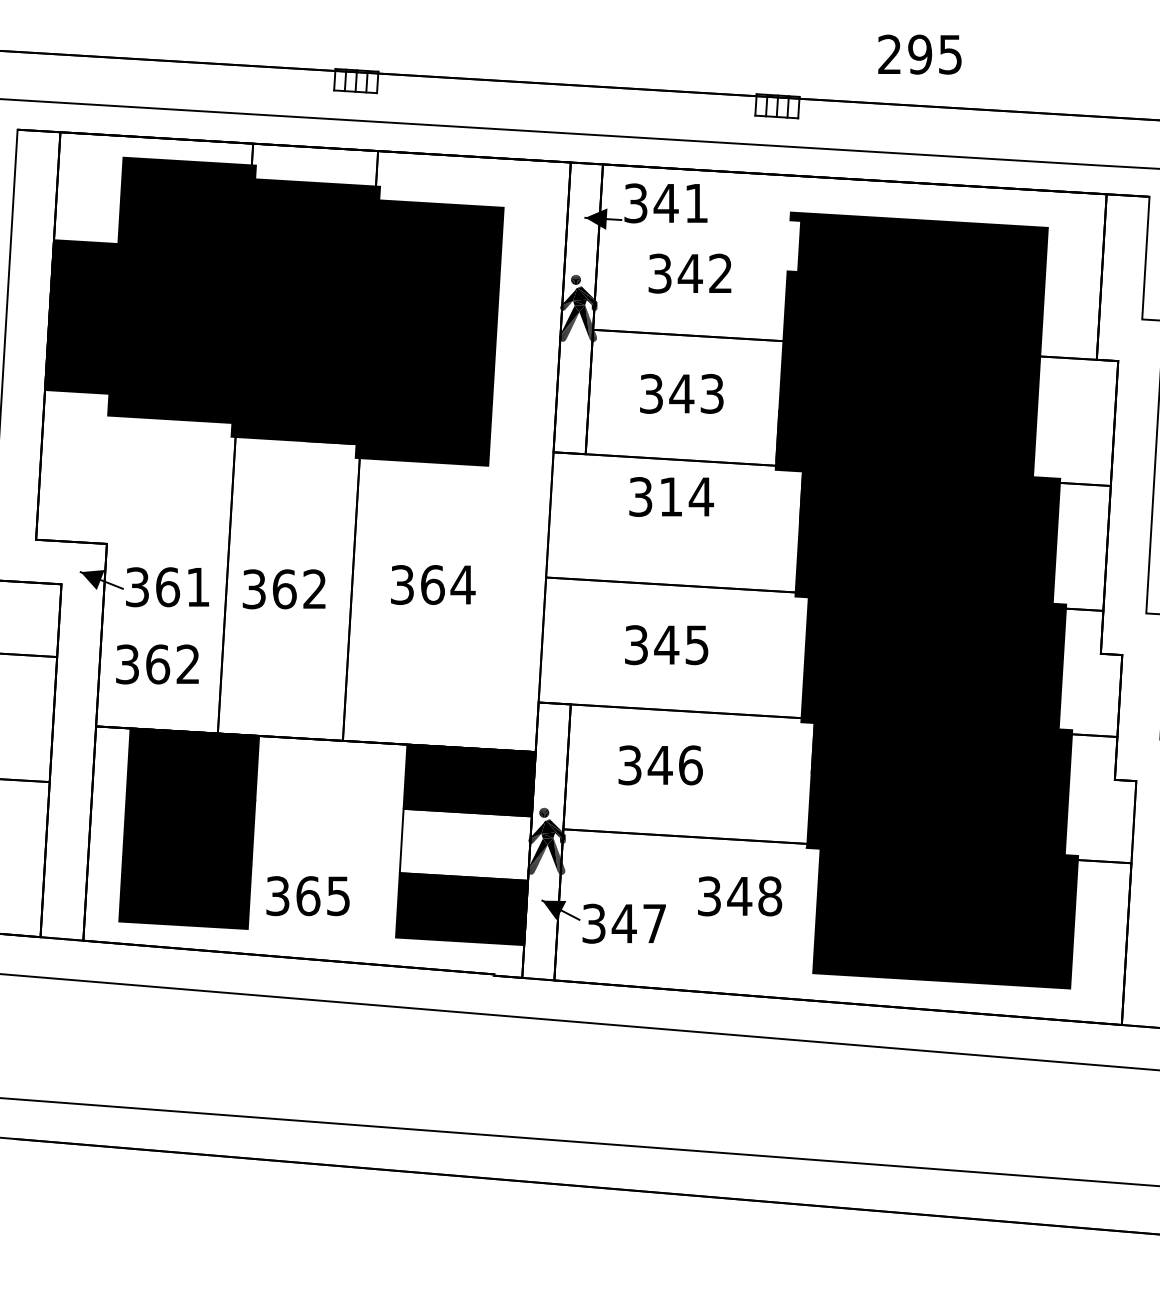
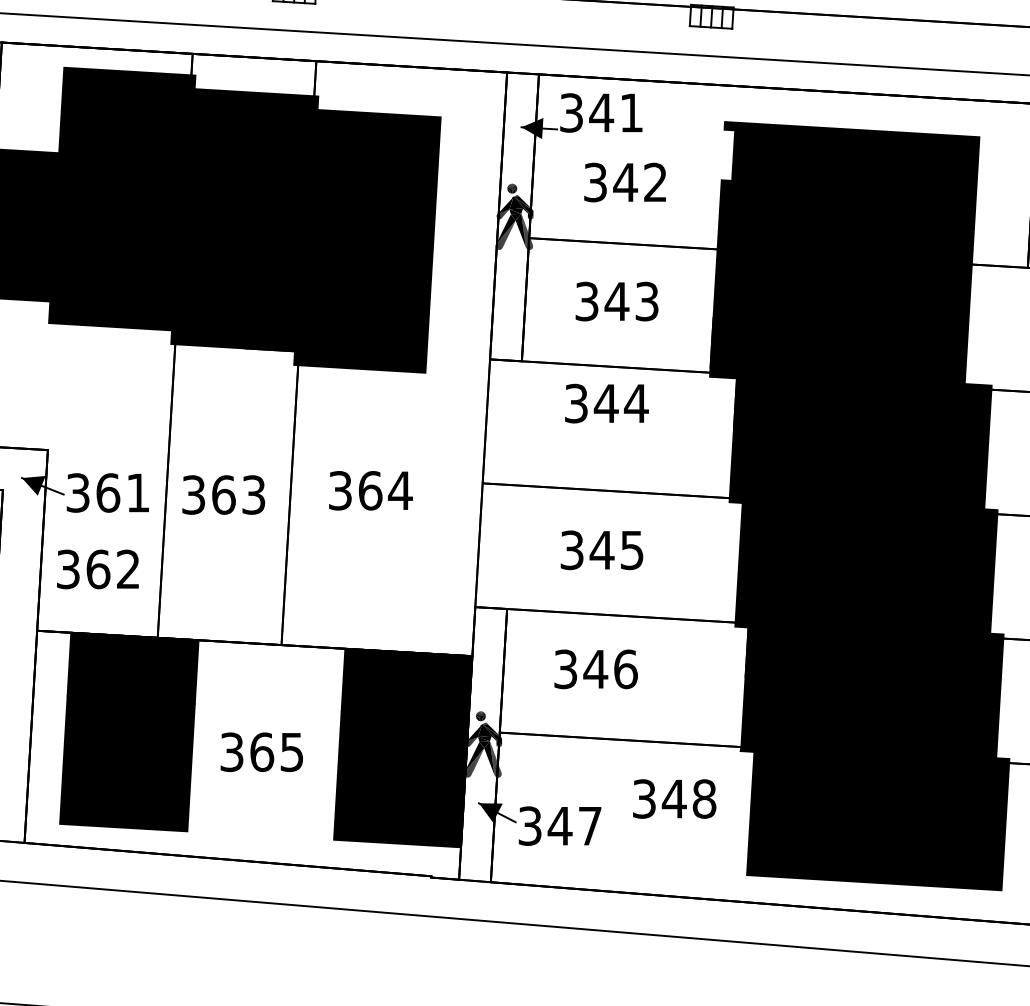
text: (670, 496) -> (605, 403), 314 -> 344
text: (314, 589) -> (253, 495), 362 -> 363
fill: (465, 844) -> (402, 747), added
text: (307, 896) -> (261, 752), moved

